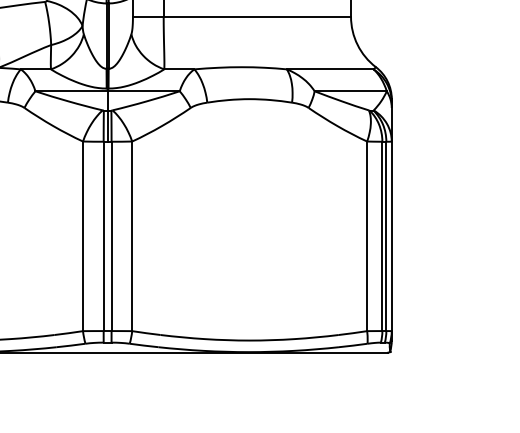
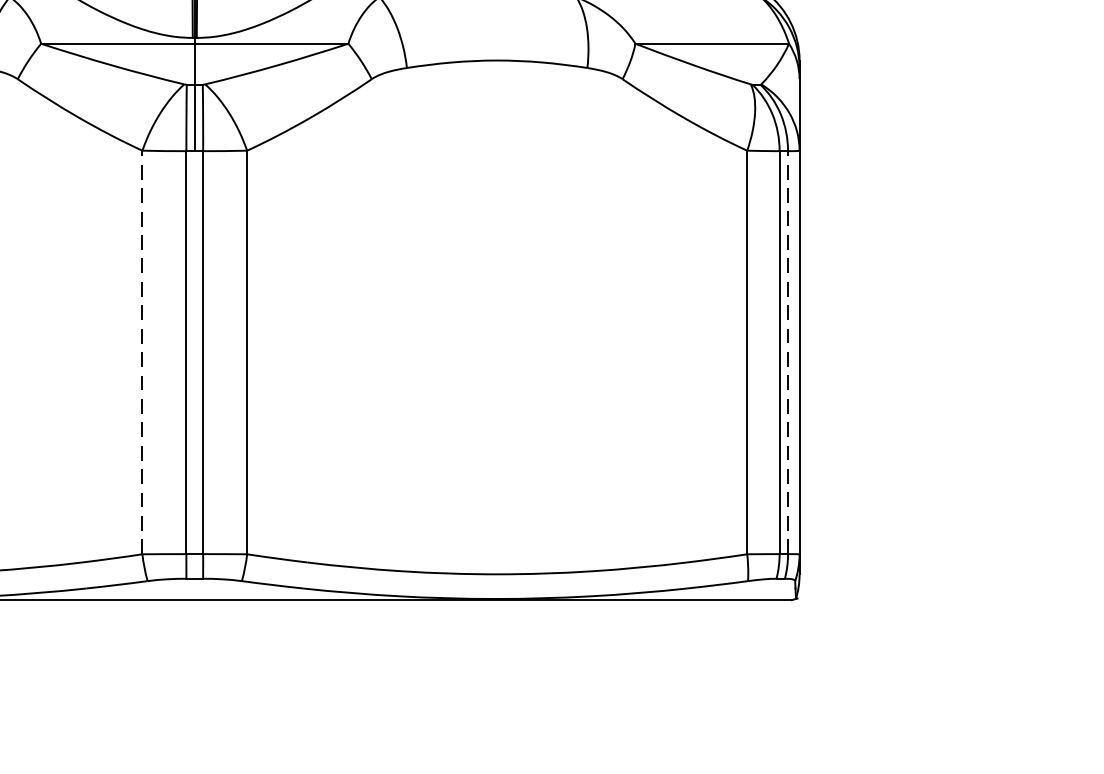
line: (83, 236) -> (143, 352), solid -> dashed
line: (386, 236) -> (788, 352), solid -> dashed

